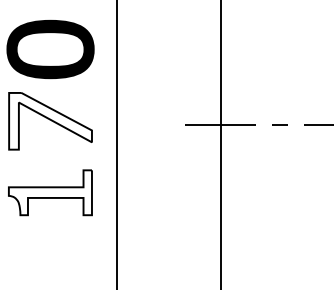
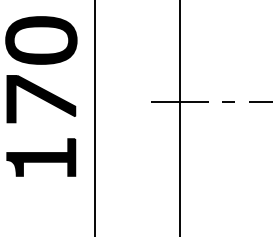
fill: (50, 120) -> (41, 98), added
fill: (49, 192) -> (40, 157), added

